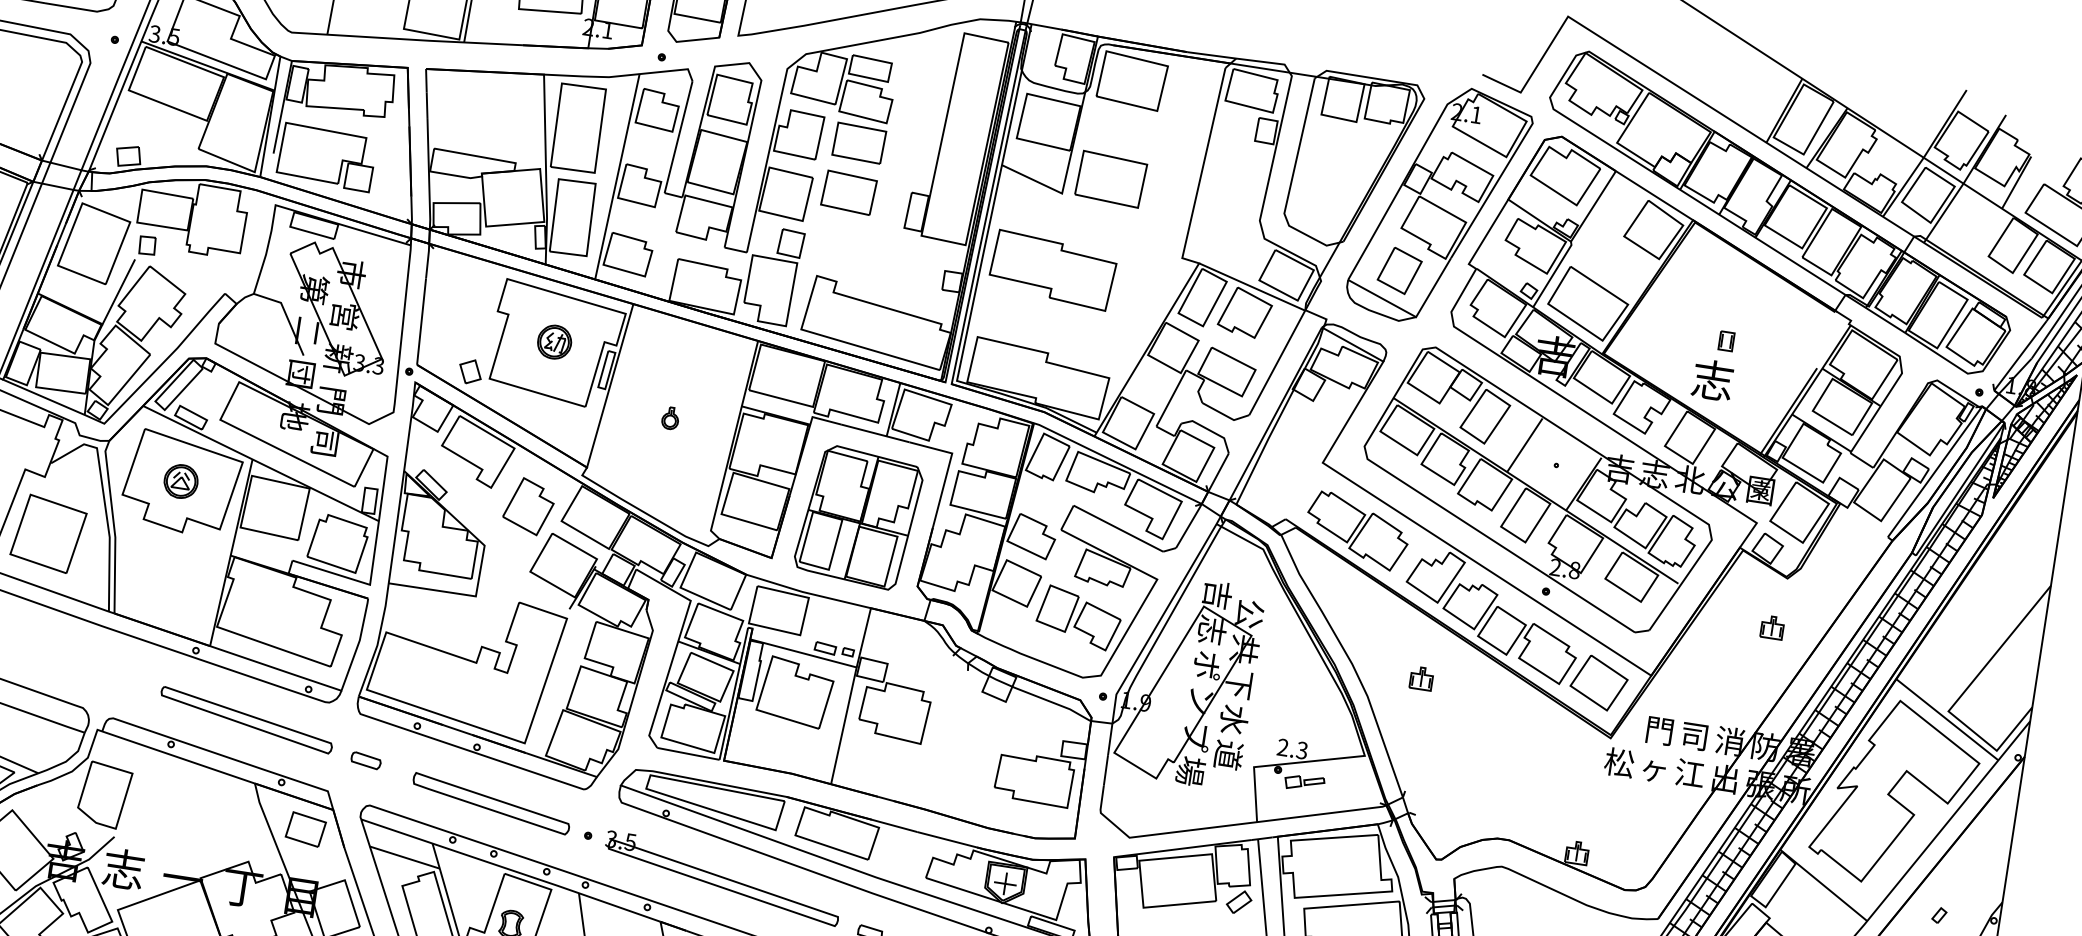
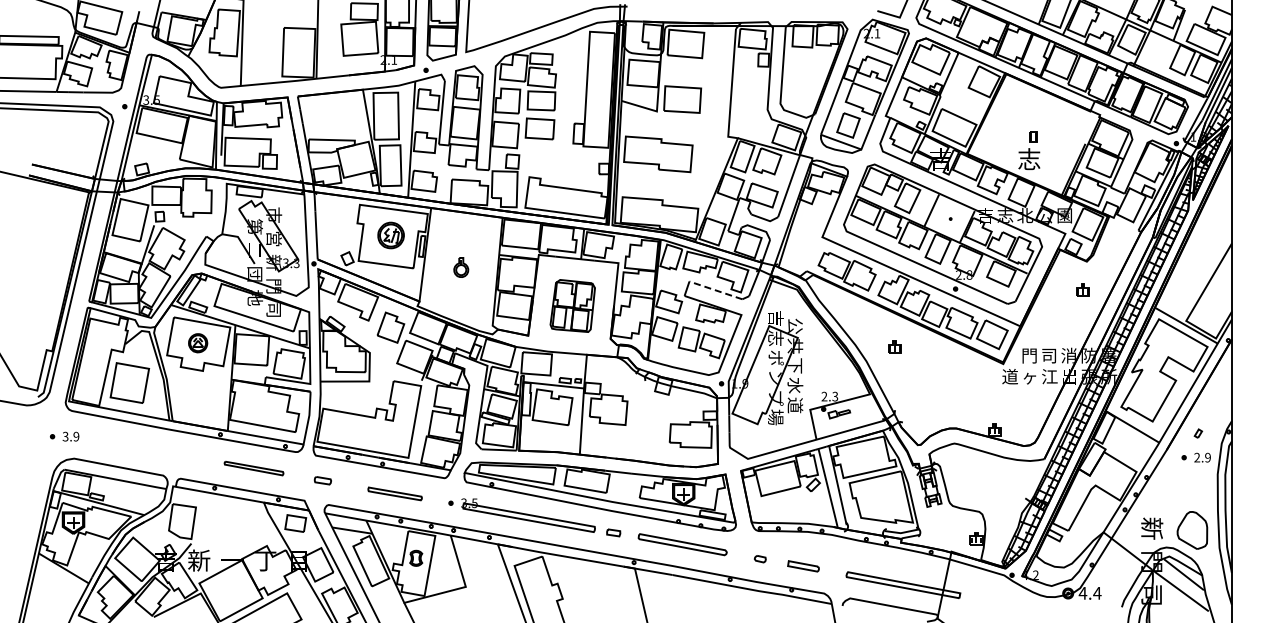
part: (555, 342) -> (391, 235), size x1.4
part: (669, 418) -> (460, 267), size x1.6
part: (858, 516) -> (572, 305), size x0.7
line: (1117, 528) -> (715, 290), solid -> dashed
part: (245, 719) -> (253, 468), size x0.6
text: (1620, 762) -> (1010, 376), 松 -> 道
part: (490, 802) -> (394, 493), size x0.6
text: (124, 869) -> (199, 560), 志 -> 新

